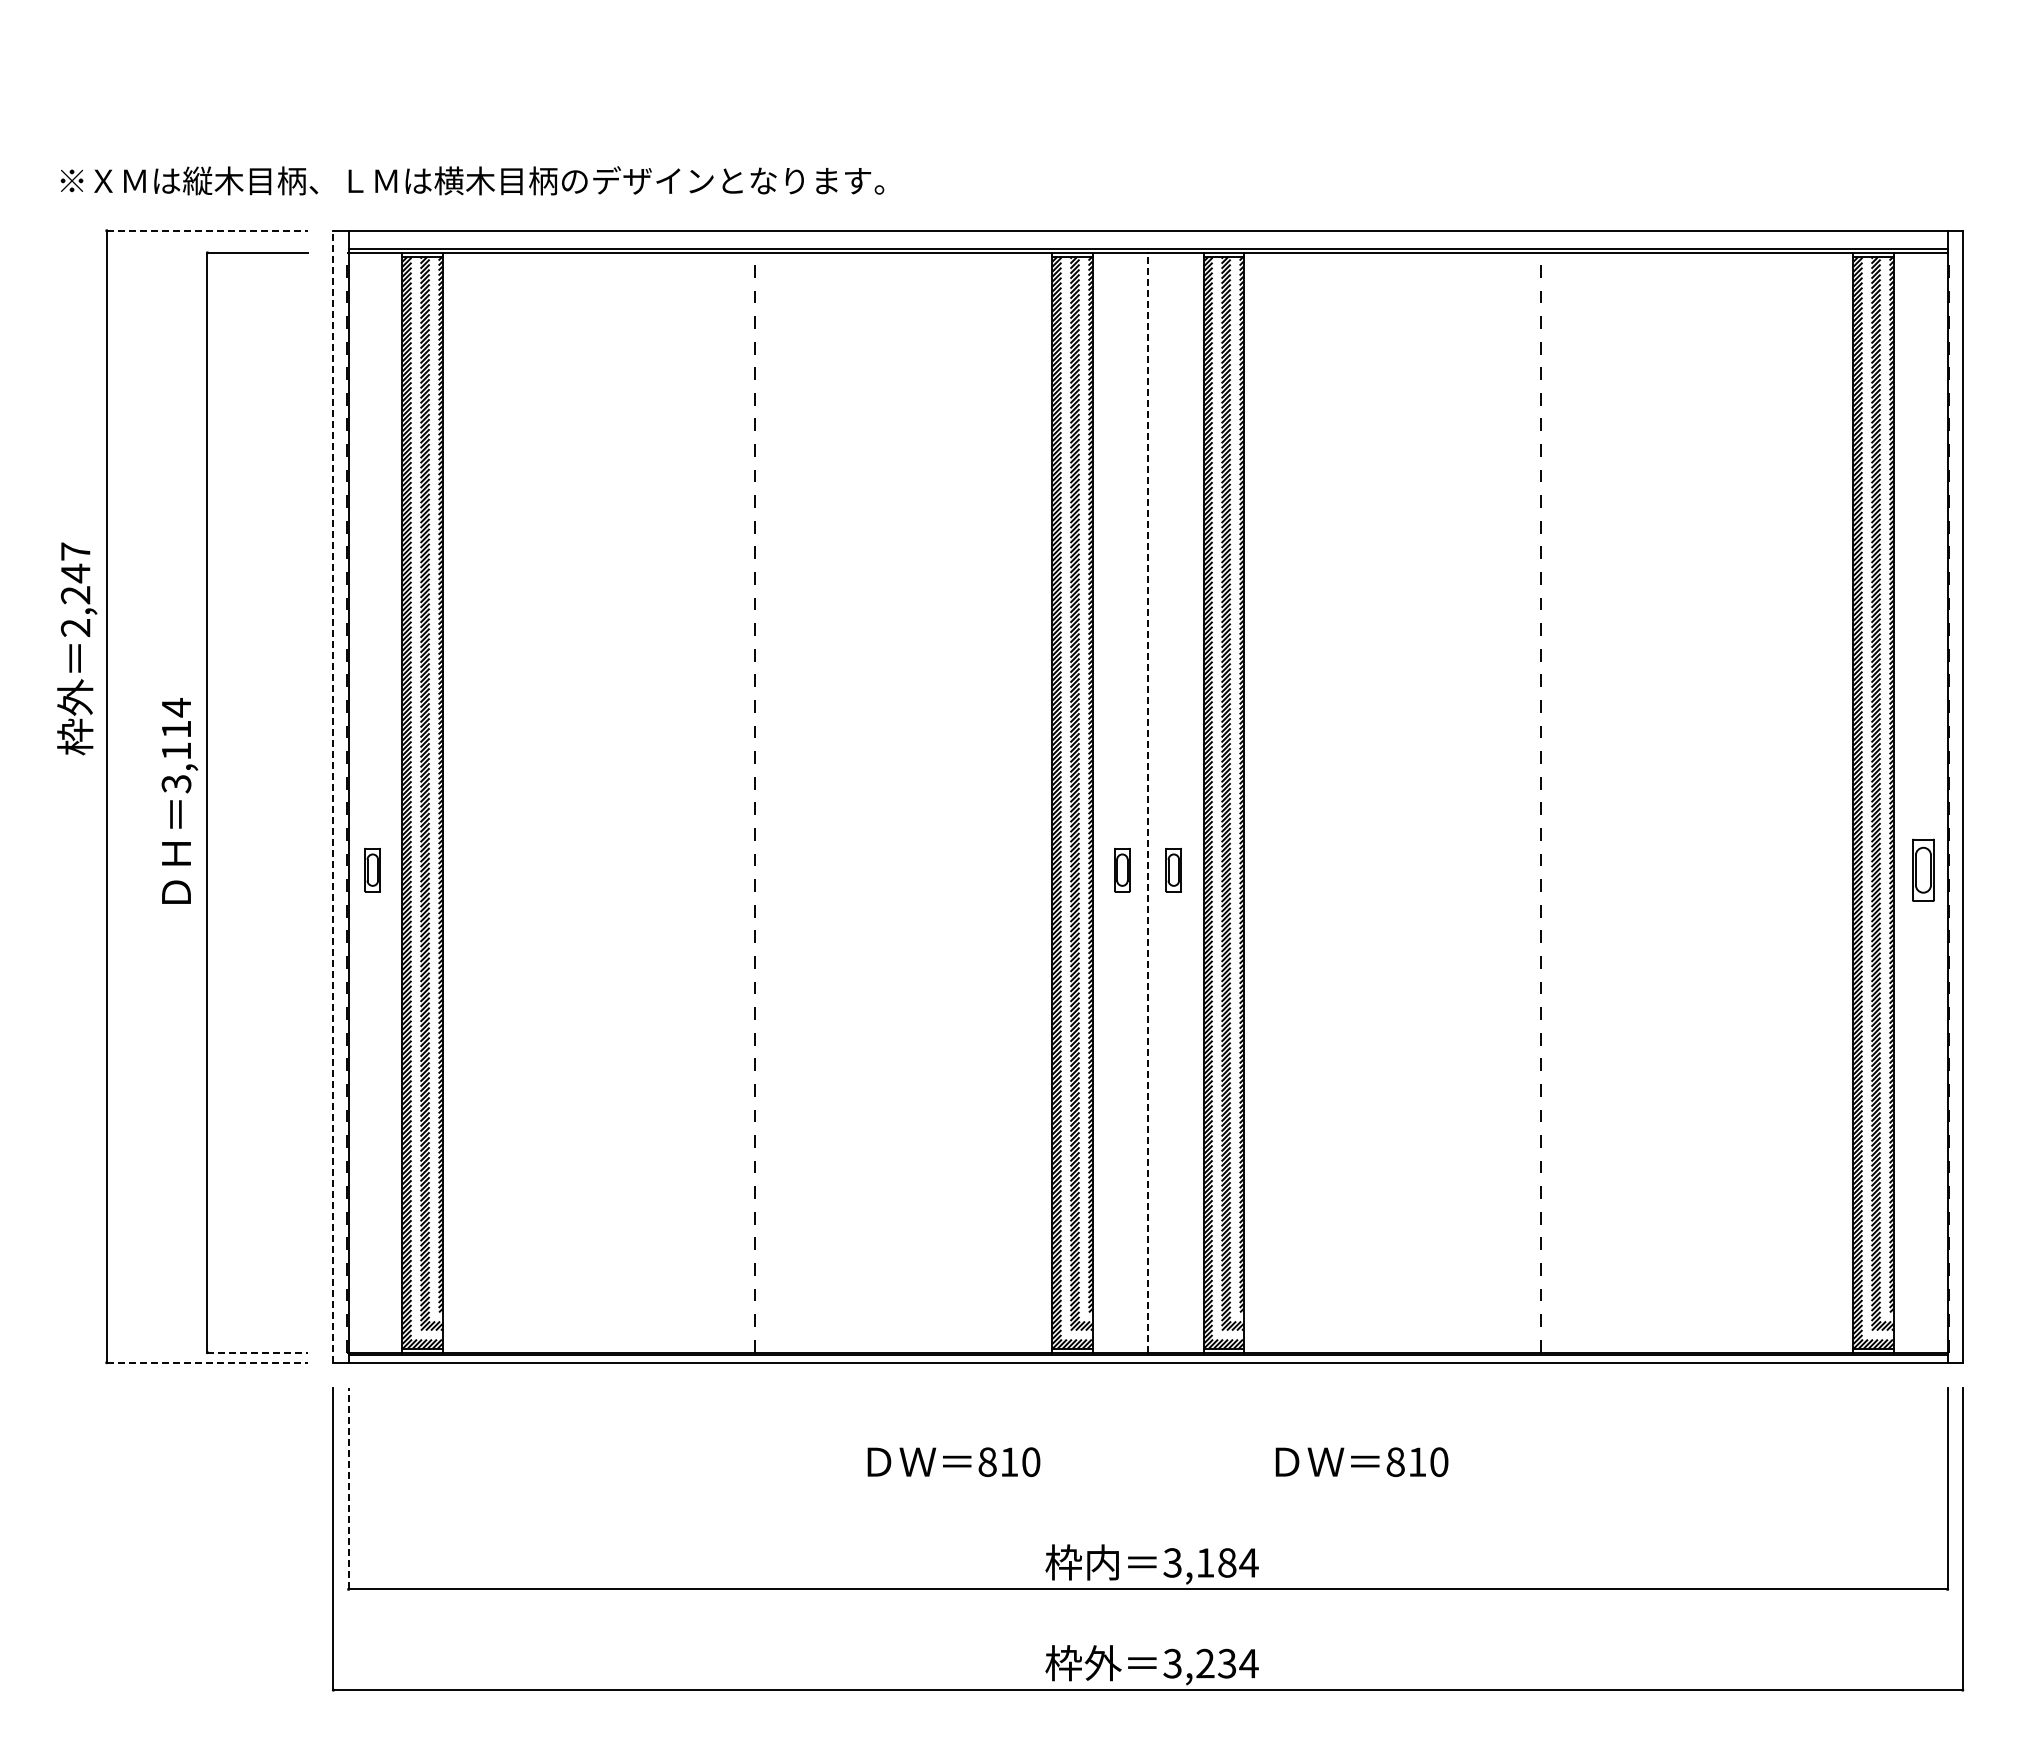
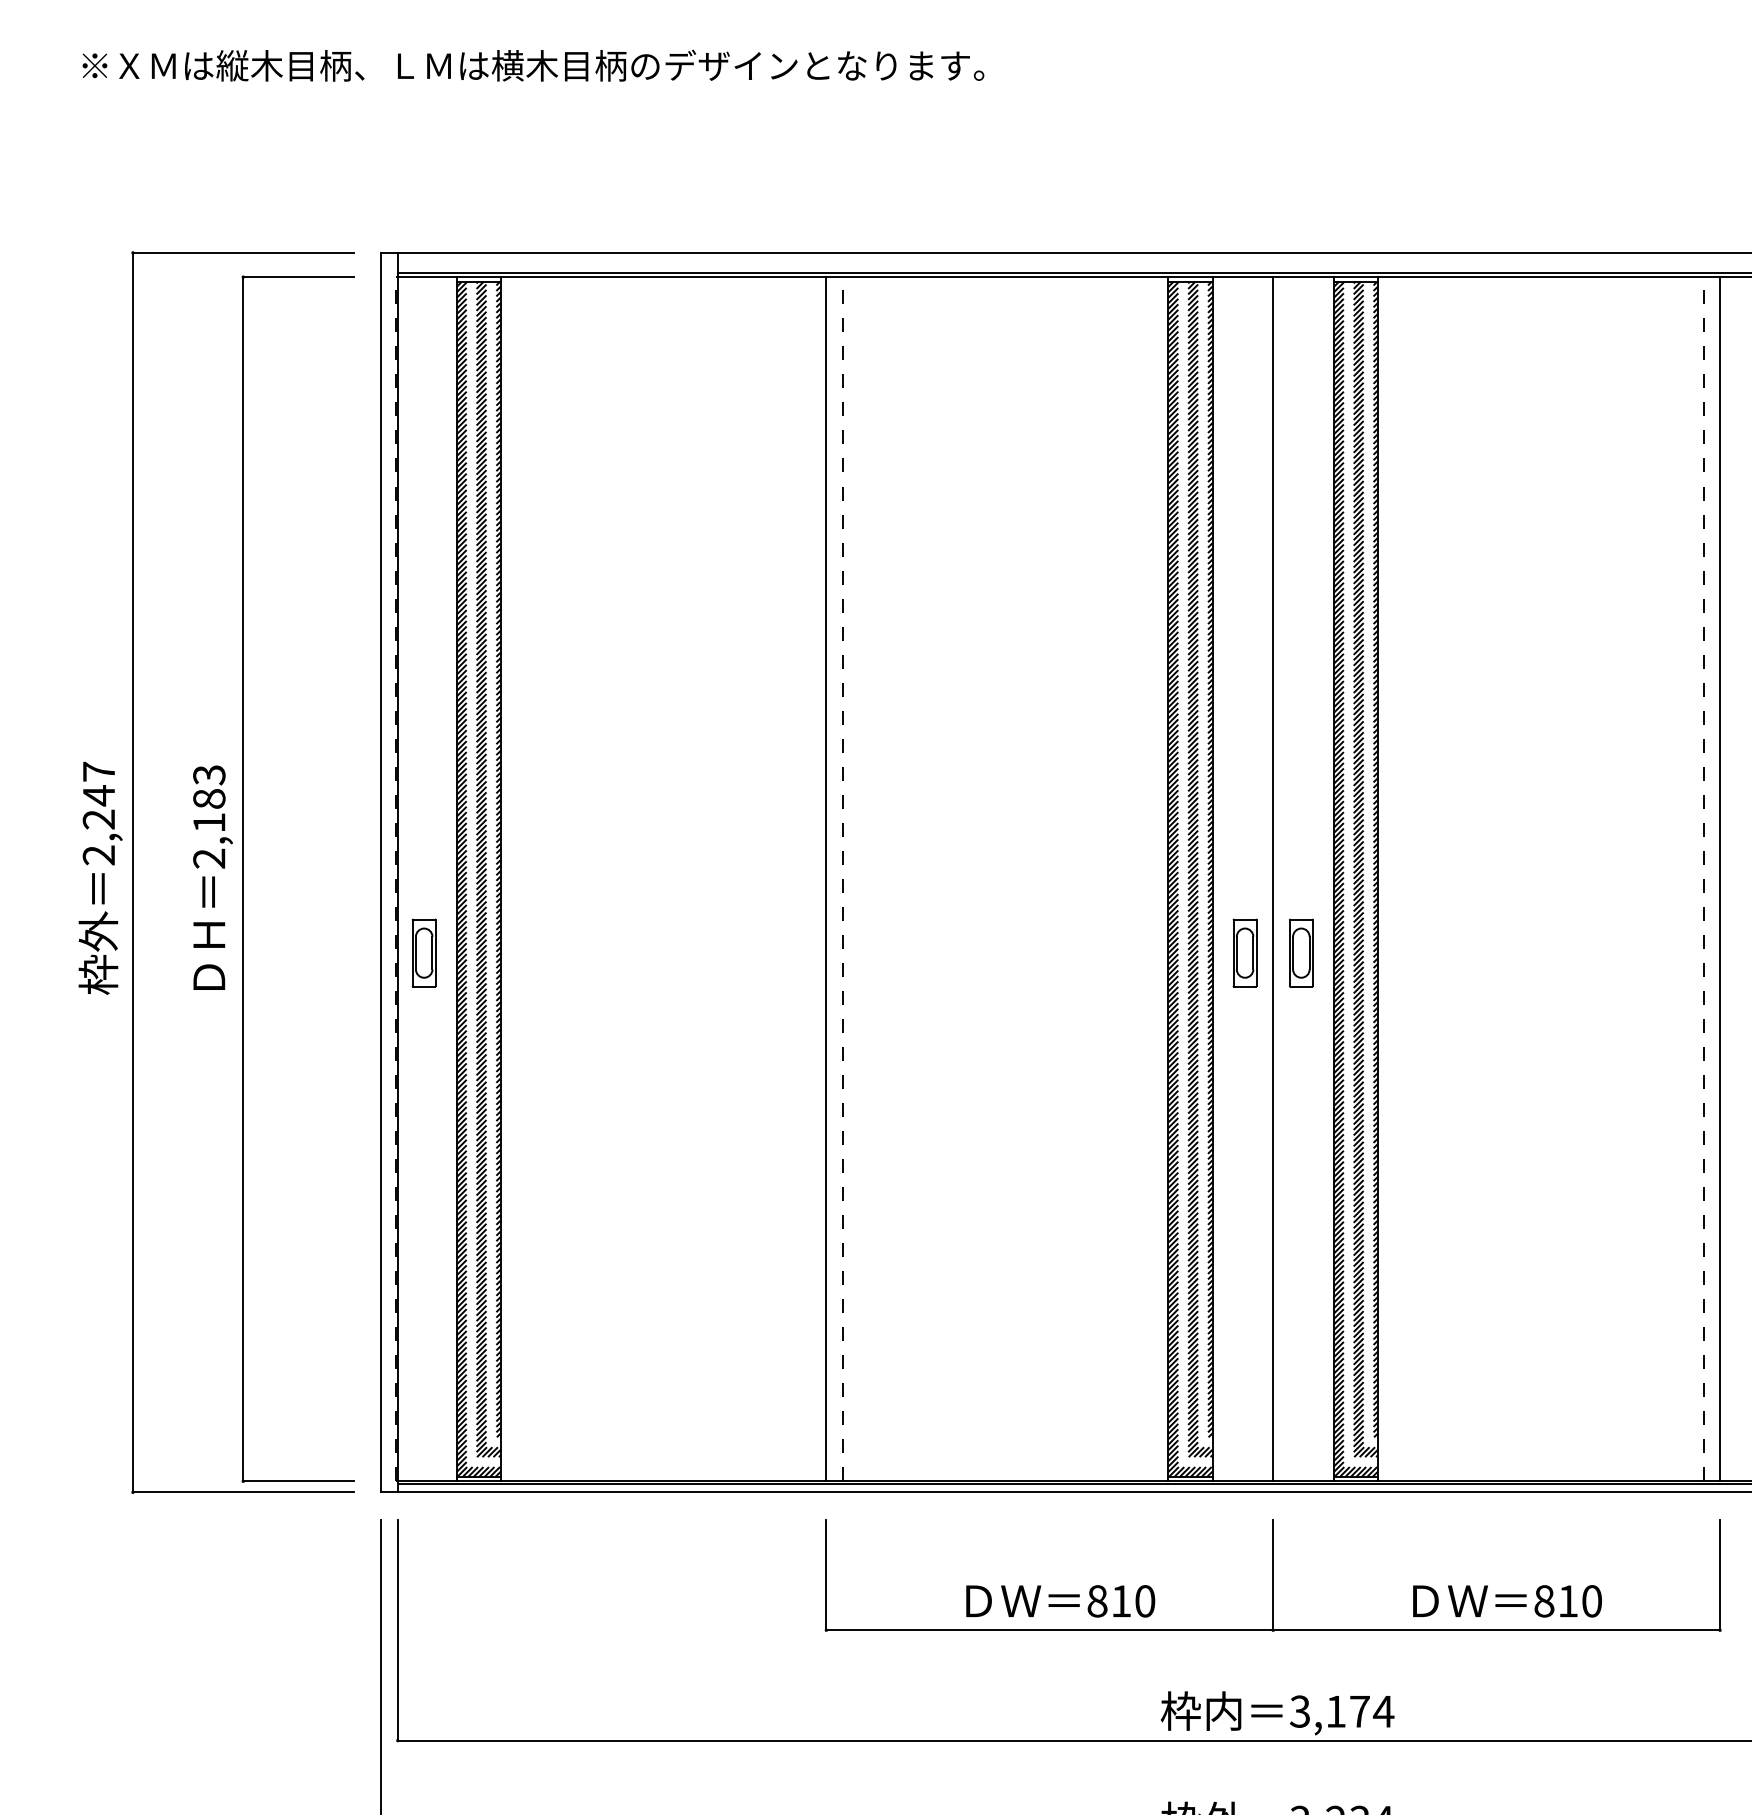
text: (472, 180) -> (533, 65), moved
line: (207, 230) -> (243, 252), dashed -> solid
text: (77, 648) -> (100, 877), moved
text: (176, 745) -> (209, 816), 3,114 -> 2,183
line: (333, 796) -> (381, 872), dashed -> solid
line: (740, 802) -> (826, 878), added
line: (1148, 802) -> (1273, 878), dashed -> solid
line: (1556, 802) -> (1720, 878), added
part: (372, 869) -> (423, 952), size x1.43
part: (1122, 869) -> (1245, 952), size x1.43
part: (1173, 869) -> (1301, 952), size x1.43
line: (258, 1352) -> (299, 1481), dashed -> solid
line: (207, 1362) -> (243, 1492), dashed -> solid
part: (1147, 1438) -> (1272, 1575), added
line: (348, 1488) -> (397, 1630), dashed -> solid
text: (1227, 1562) -> (1360, 1711), 3,184 -> 3,174

